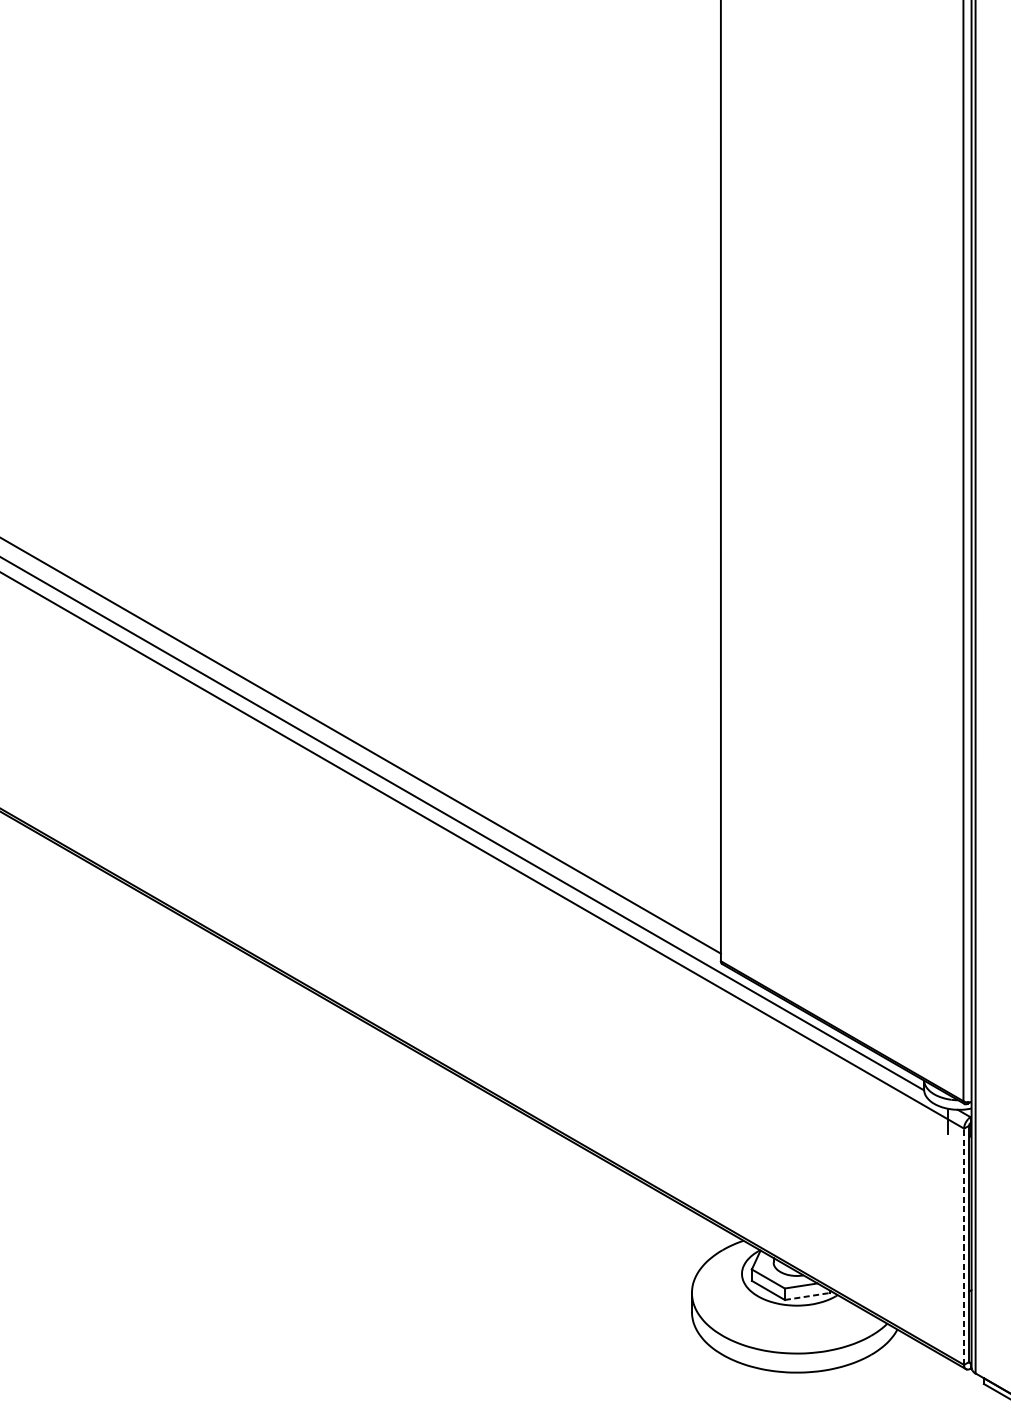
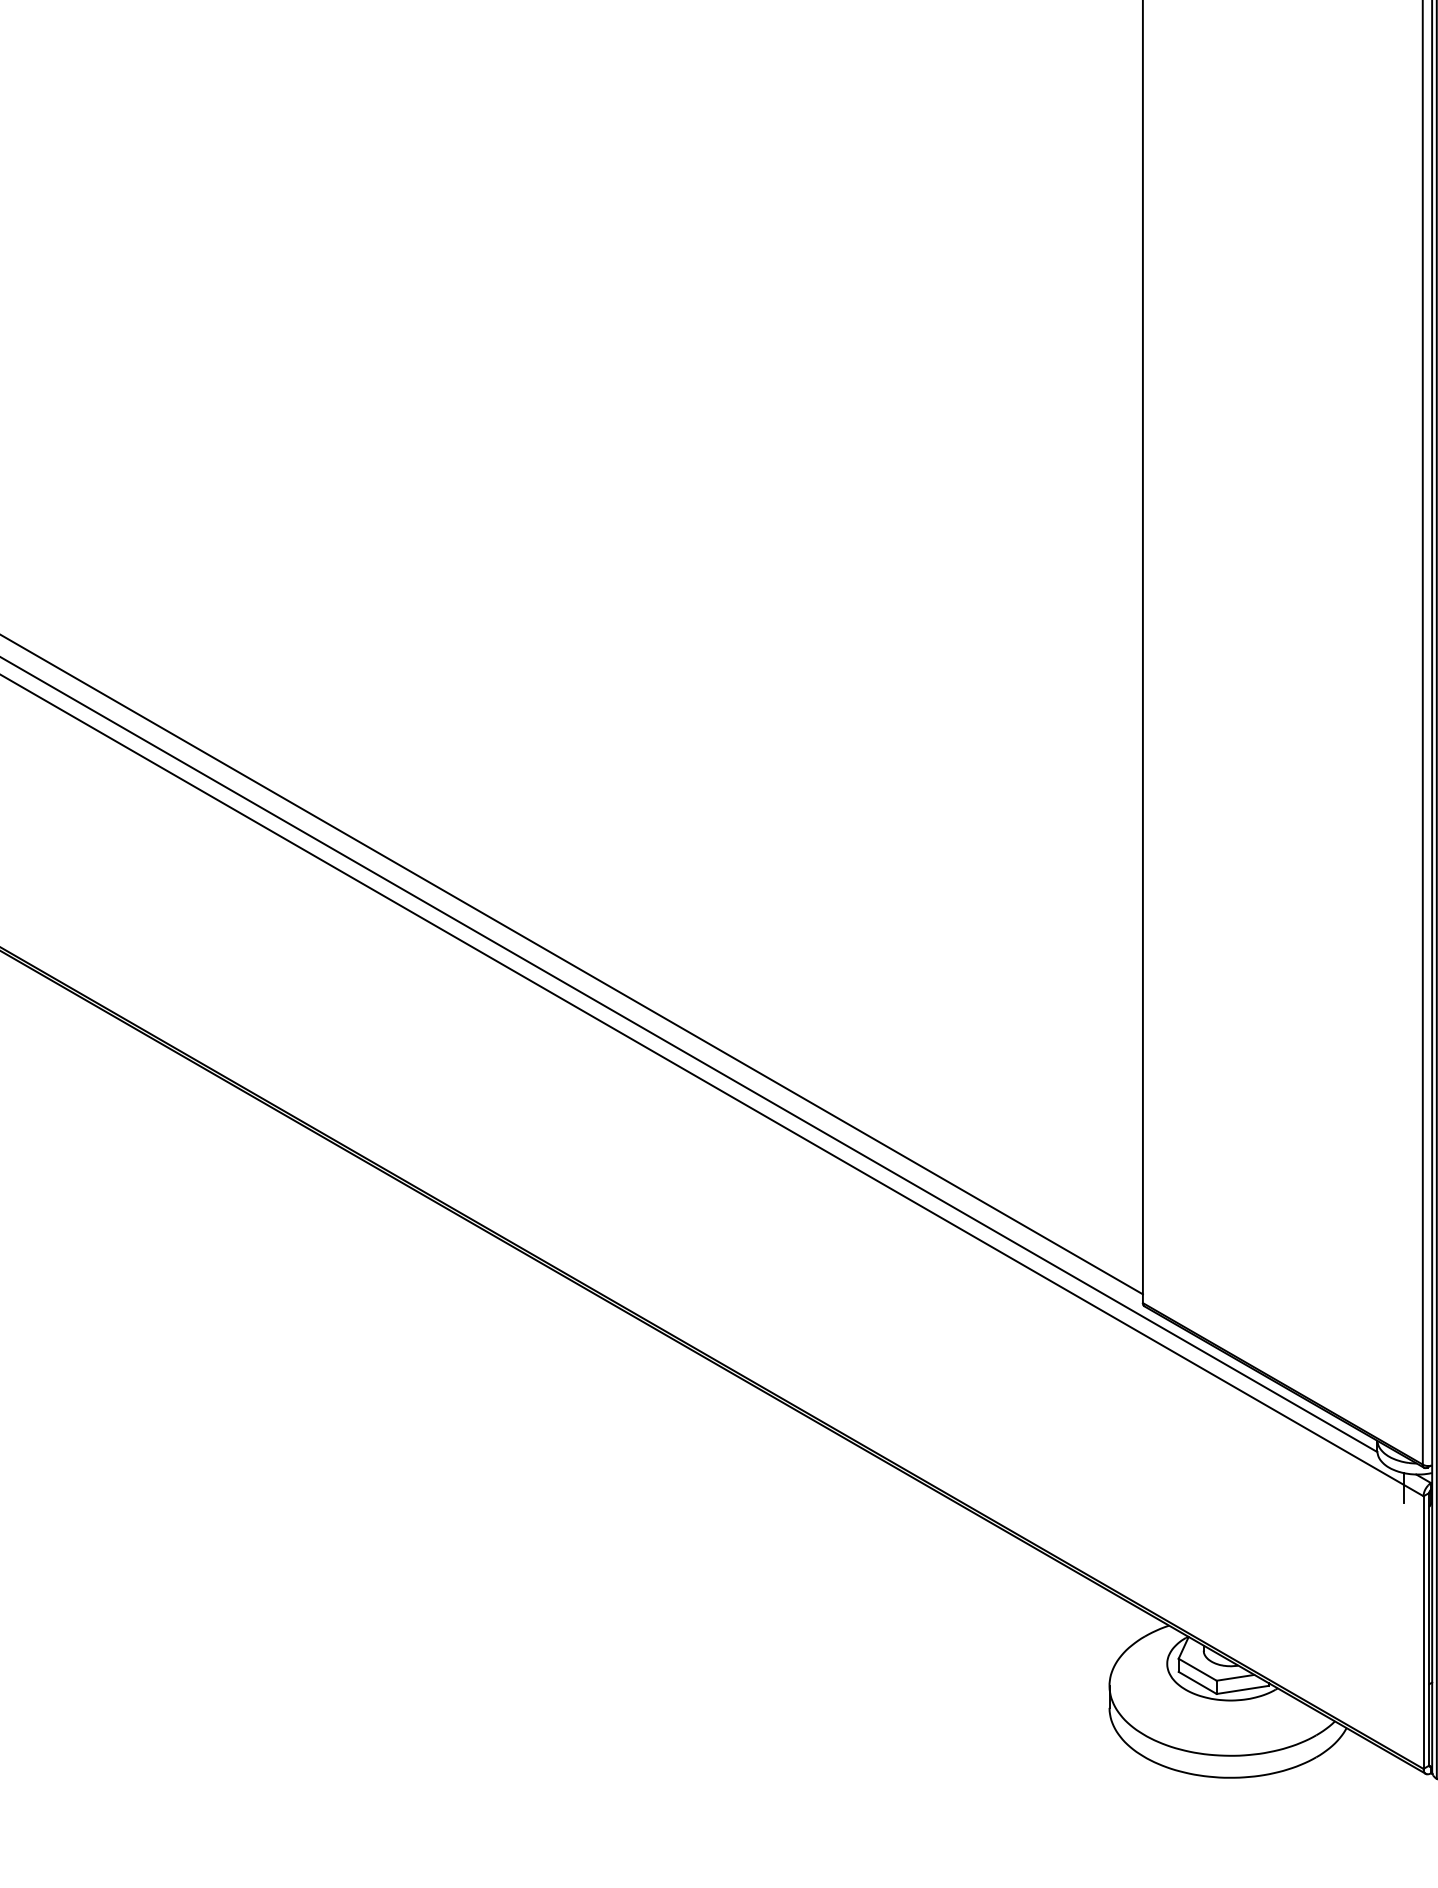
line: (964, 1246) -> (1423, 1632), dashed -> solid
line: (808, 1296) -> (1243, 1689), dashed -> solid

